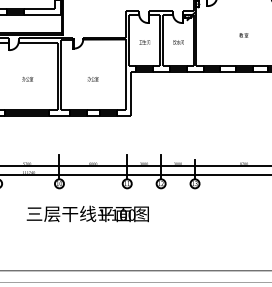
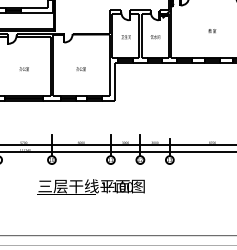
text: (86, 214) -> (90, 186), moved

